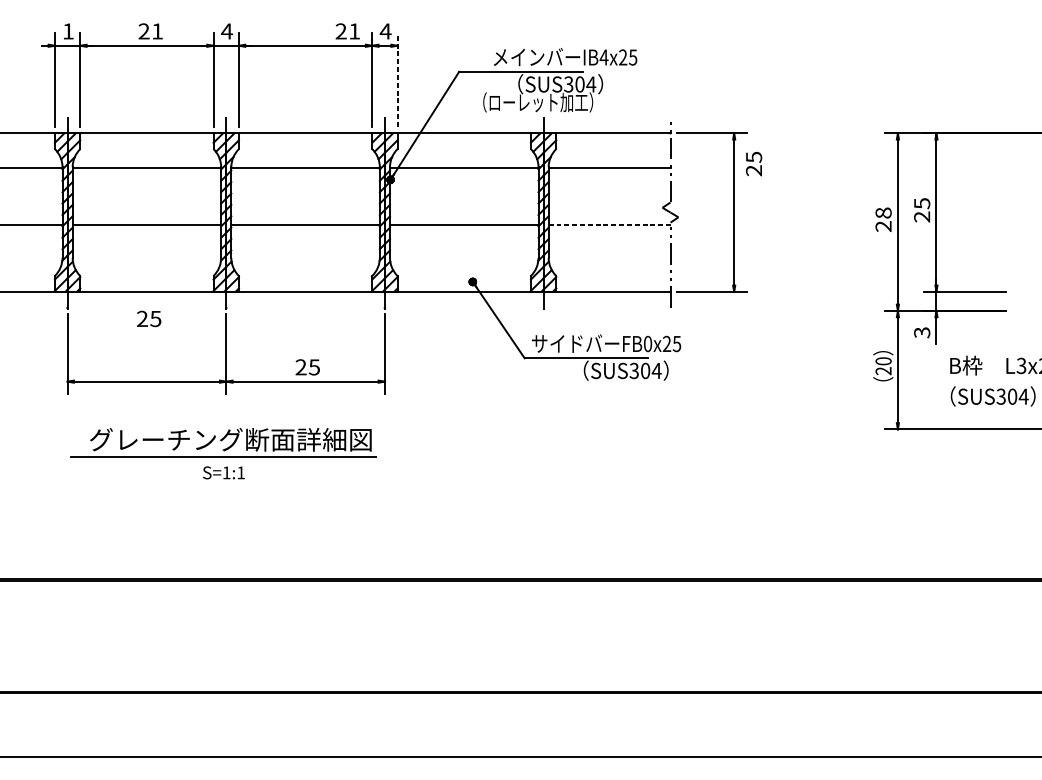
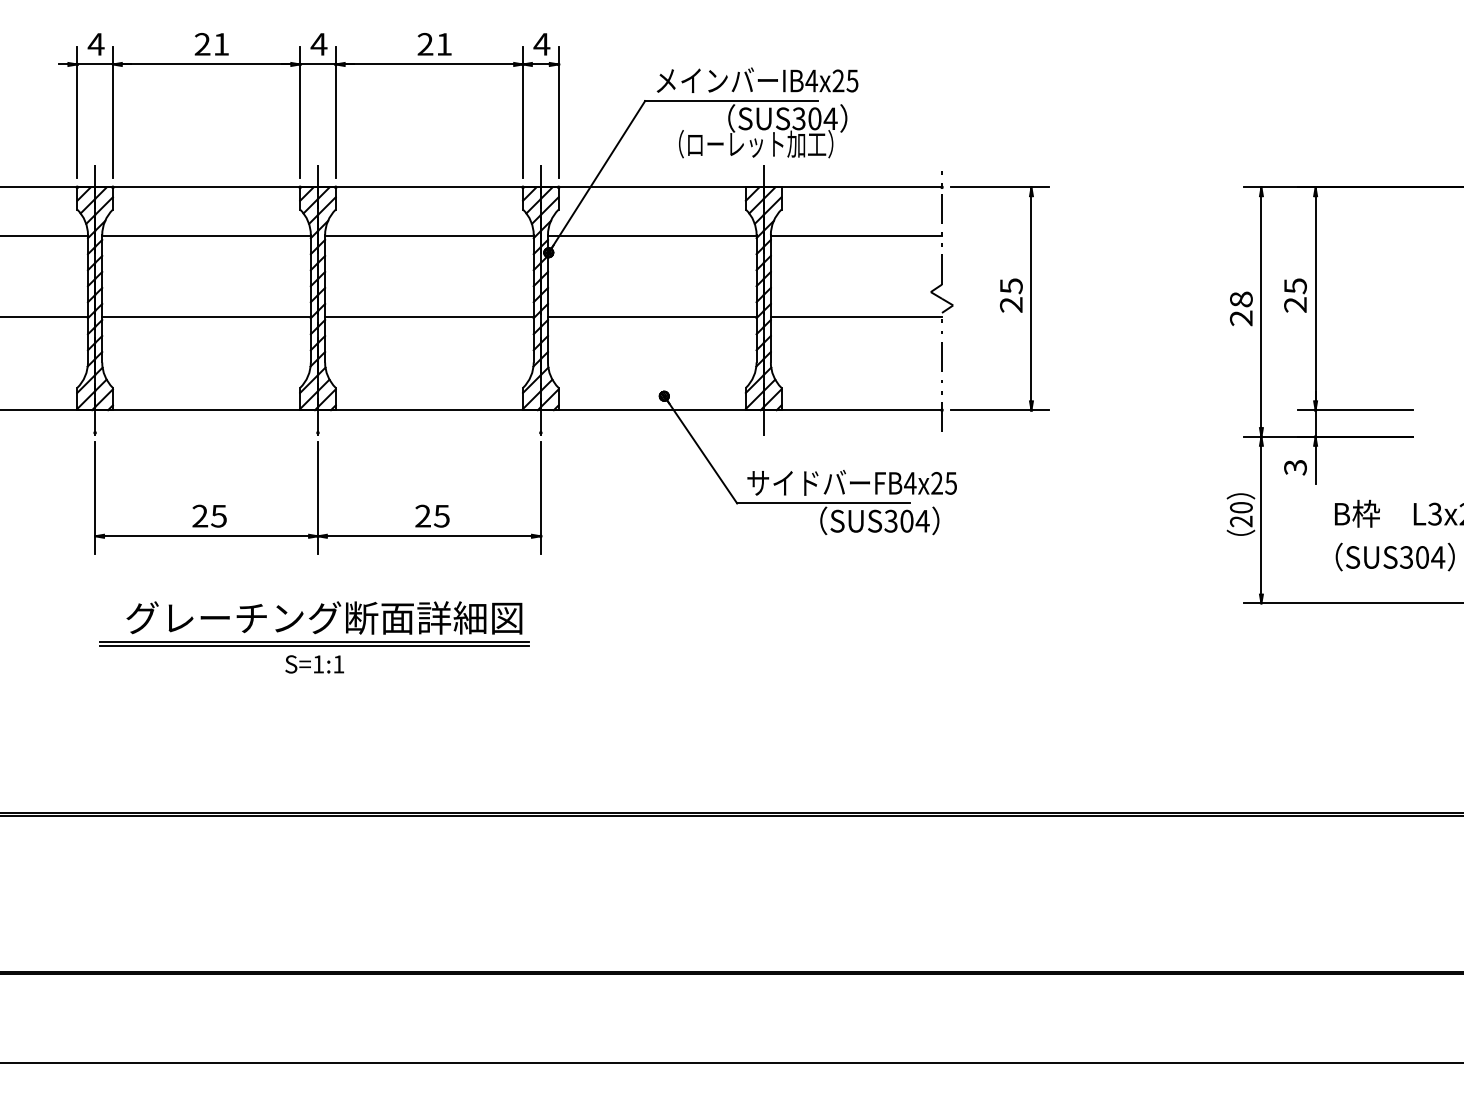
text: (67, 31) -> (95, 44), 1 -> 4
text: (347, 31) -> (434, 44), moved
text: (565, 56) -> (757, 79), moved
line: (397, 79) -> (558, 112), dashed -> solid
text: (754, 163) -> (1011, 295), moved
line: (609, 225) -> (856, 316), dashed -> solid
text: (149, 318) -> (209, 515), moved
text: (648, 343) -> (910, 482), FB0x25 -> FB4x25
line: (223, 460) -> (314, 646), added

